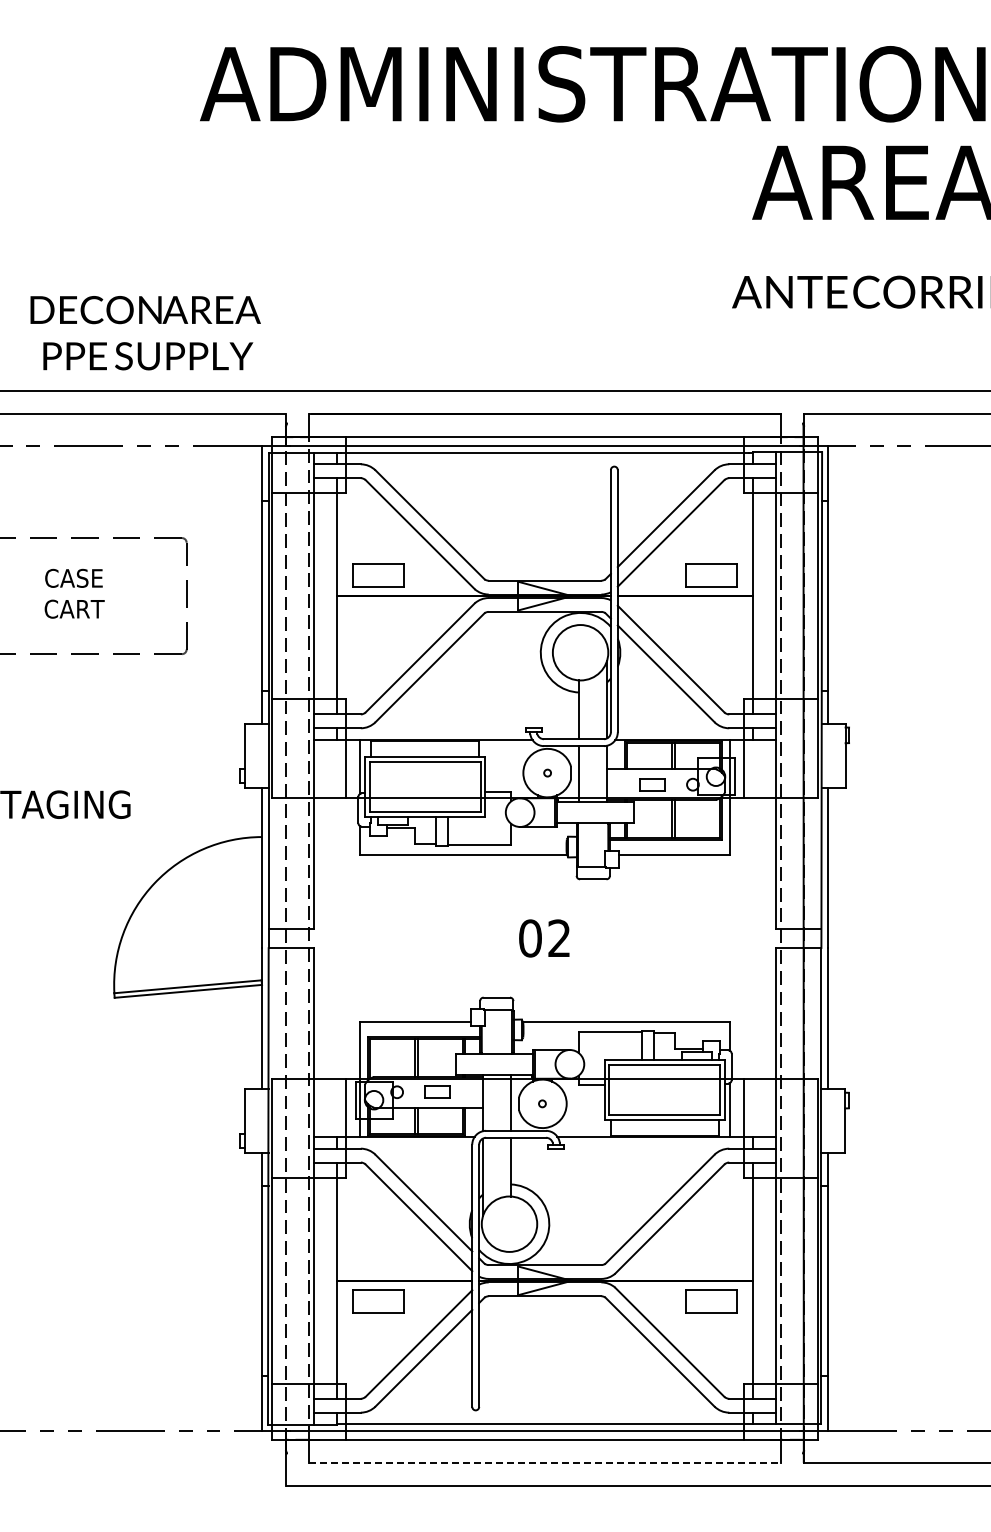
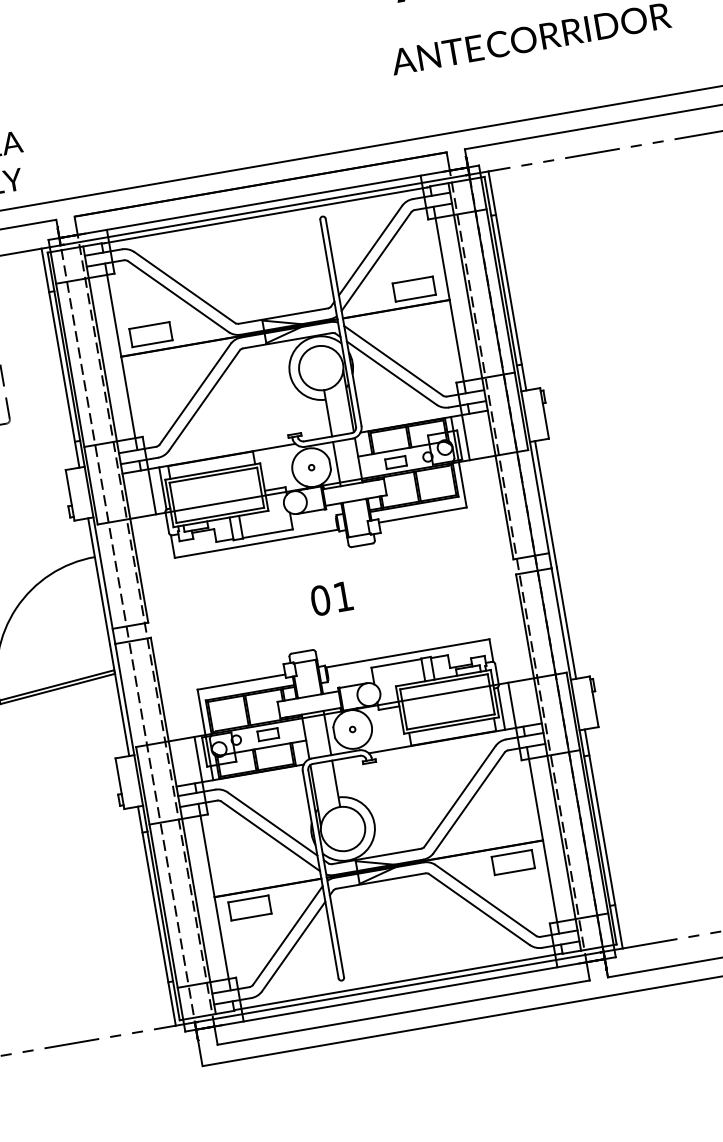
text: (558, 937) -> (342, 595), 02 -> 01
line: (545, 1462) -> (403, 1012), dashed -> solid

